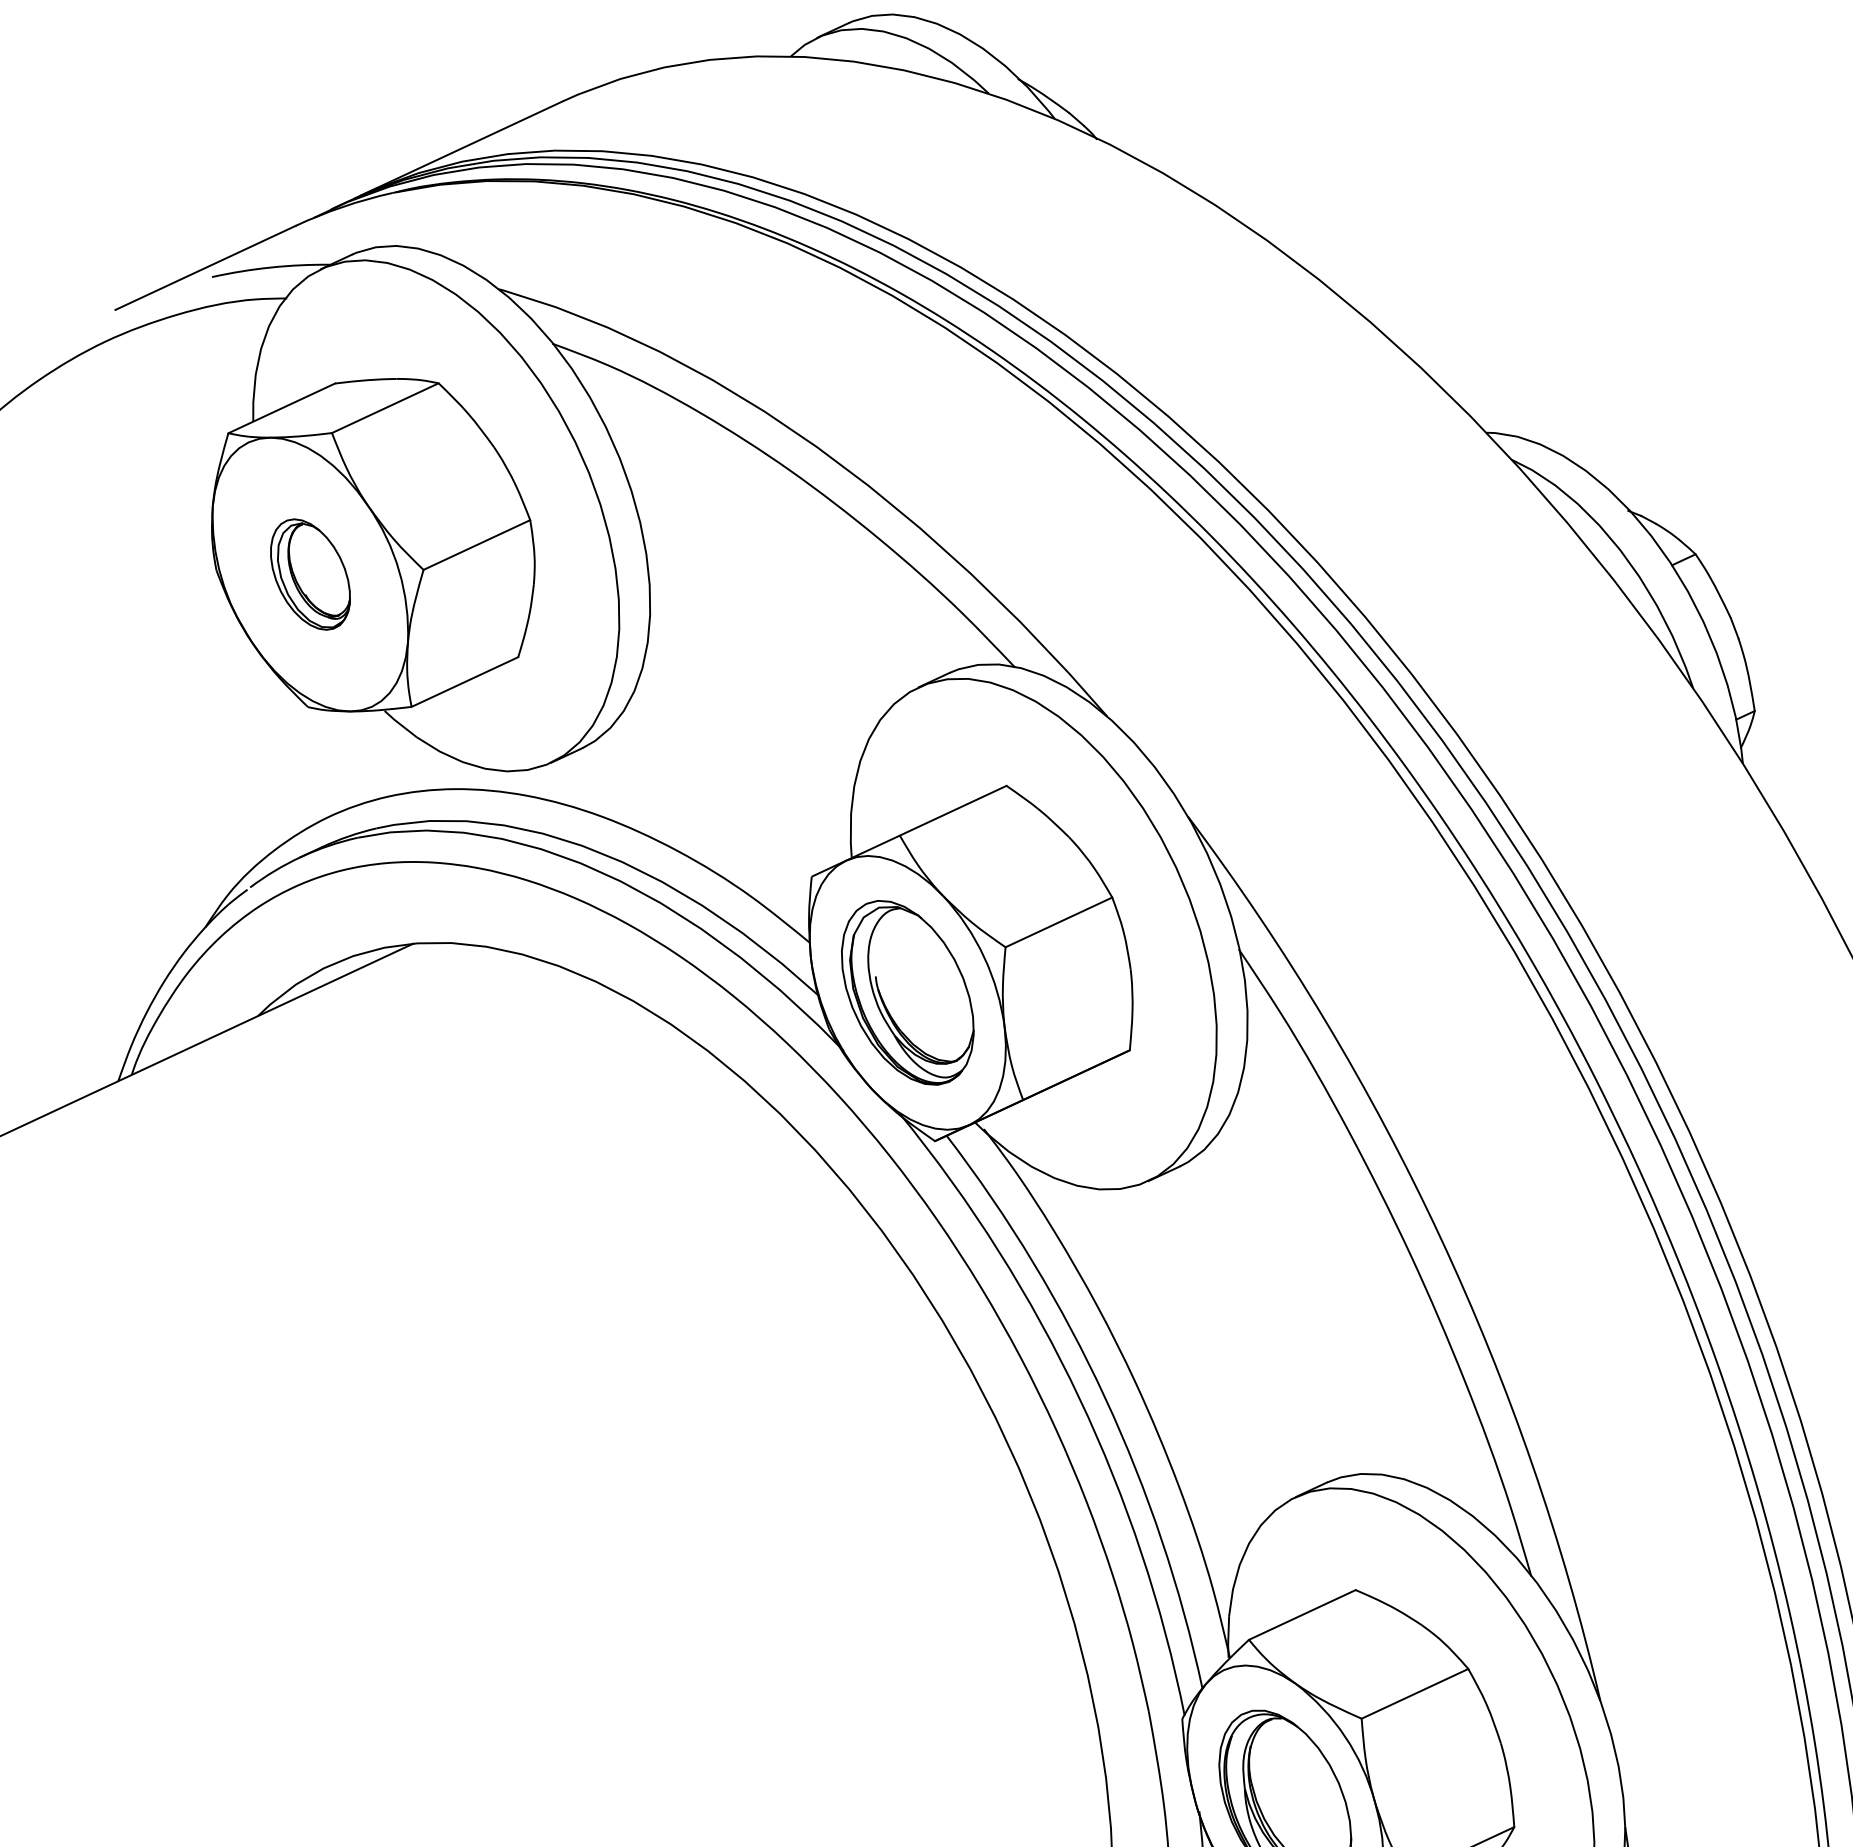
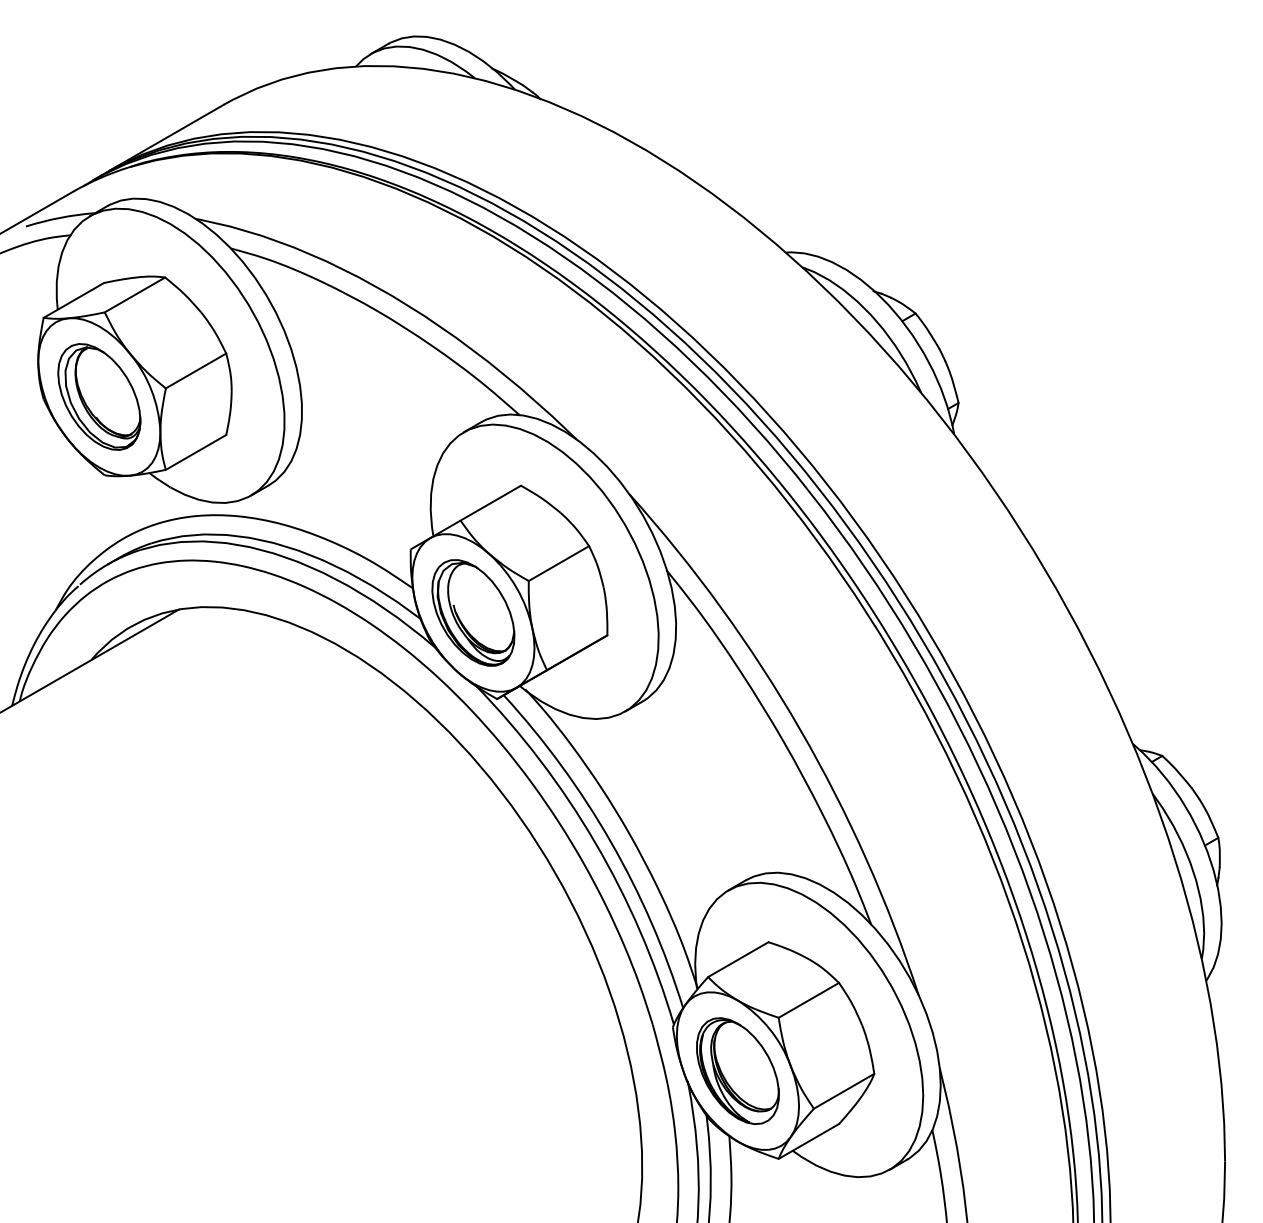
part: (310, 573) -> (99, 396), size x1.67

